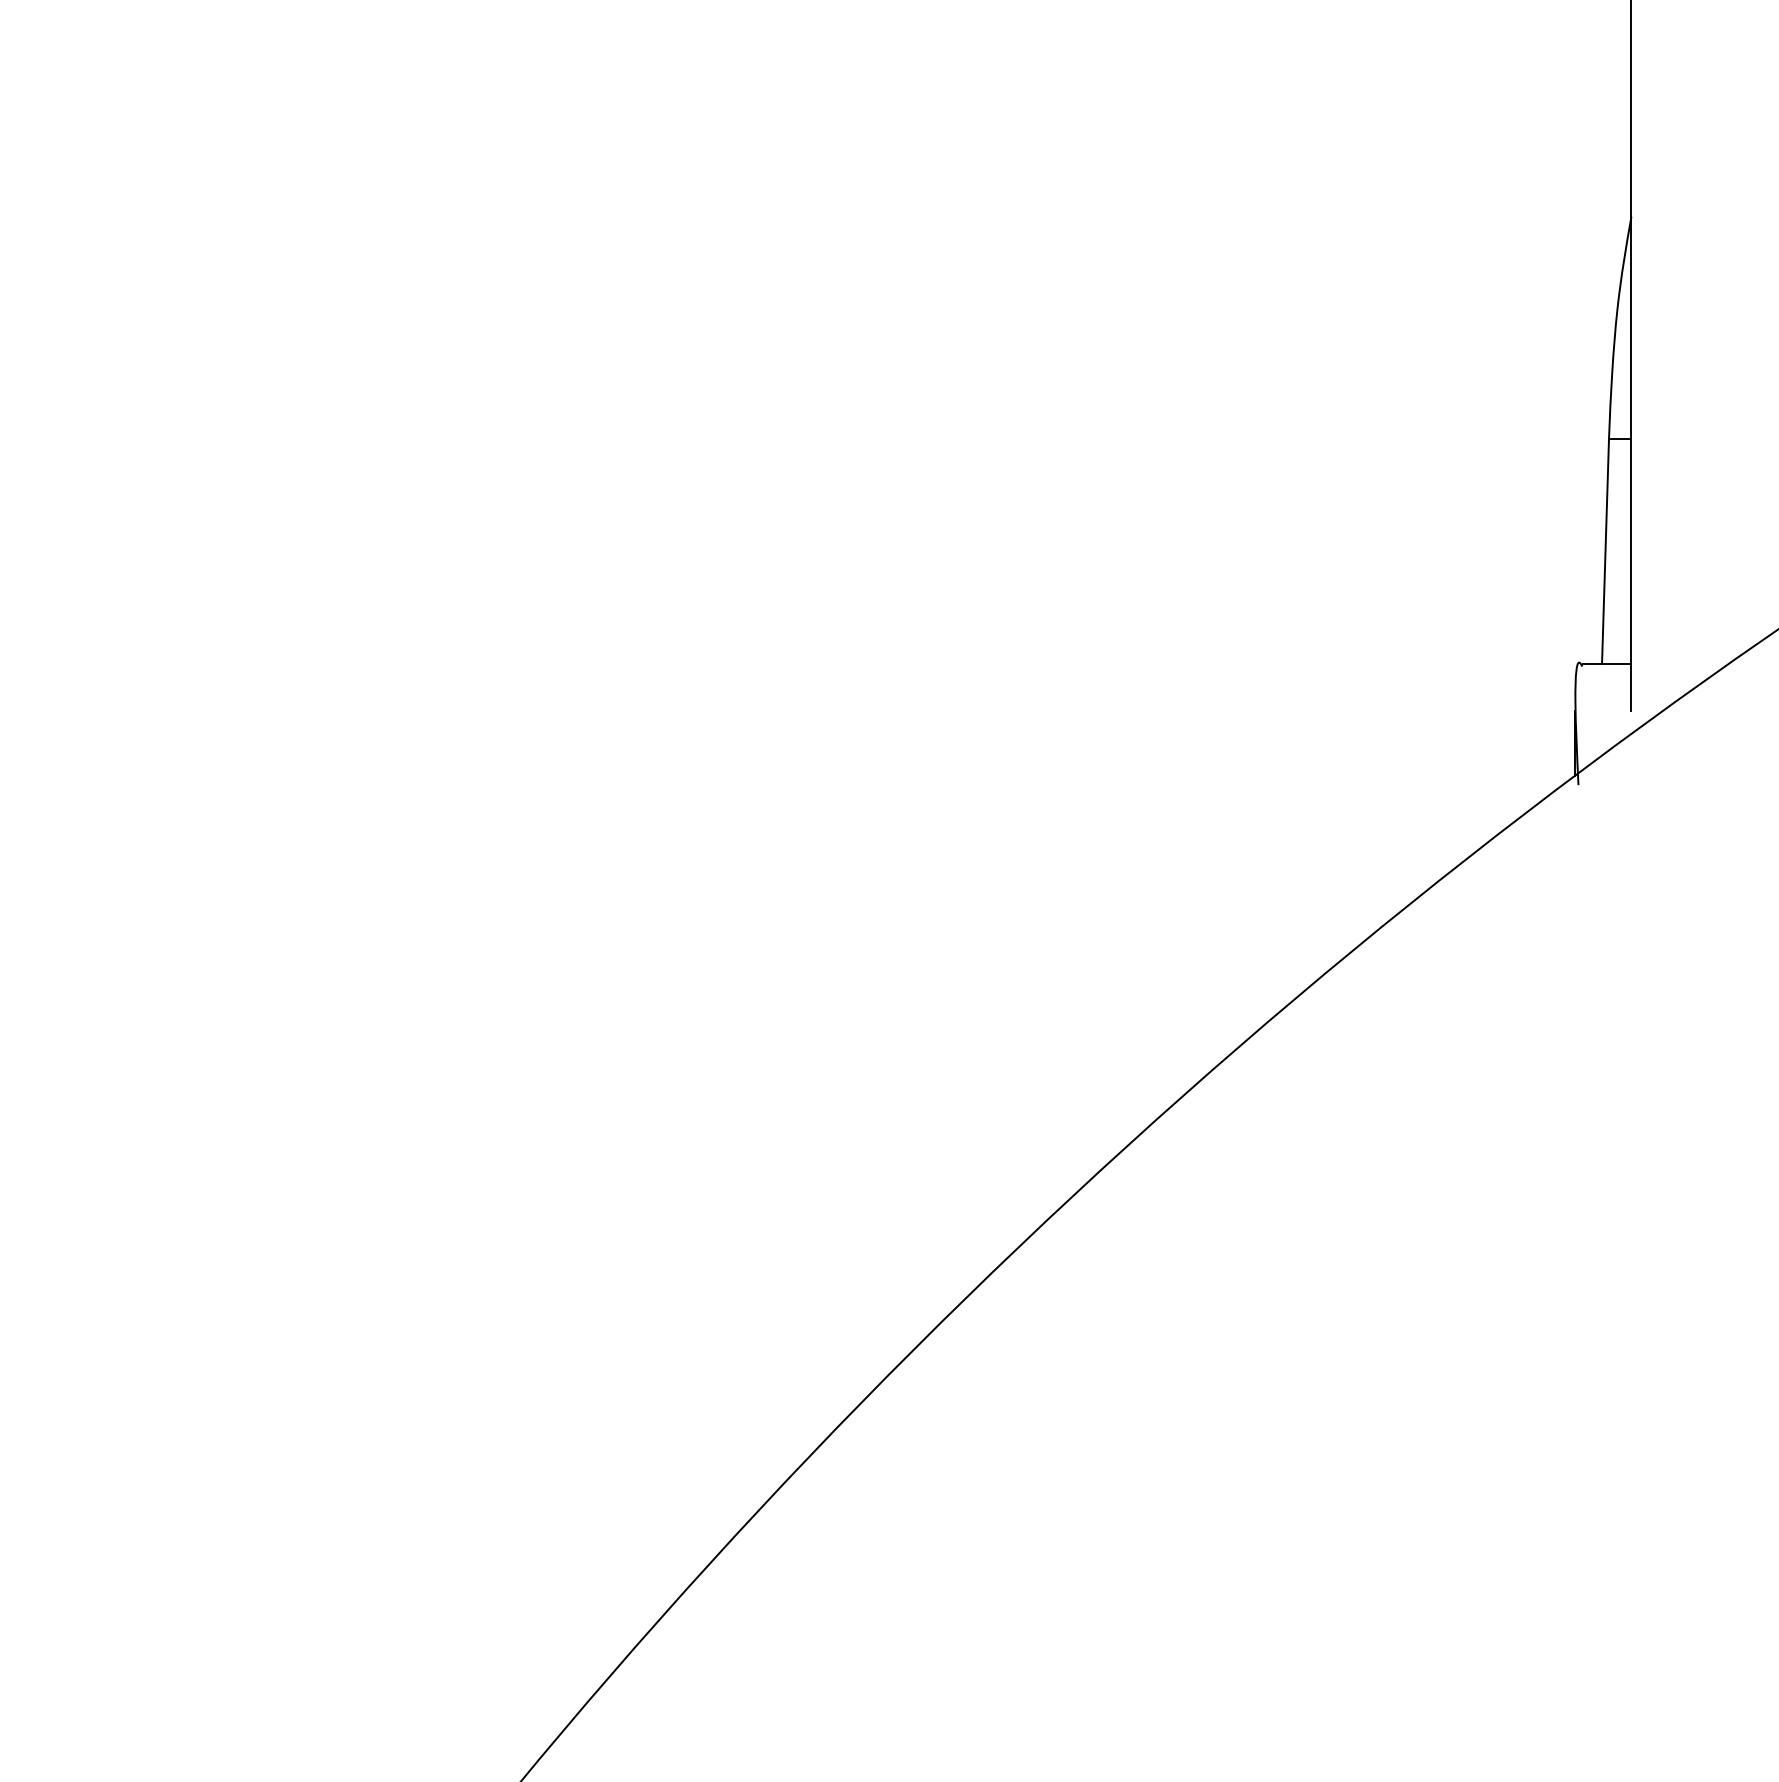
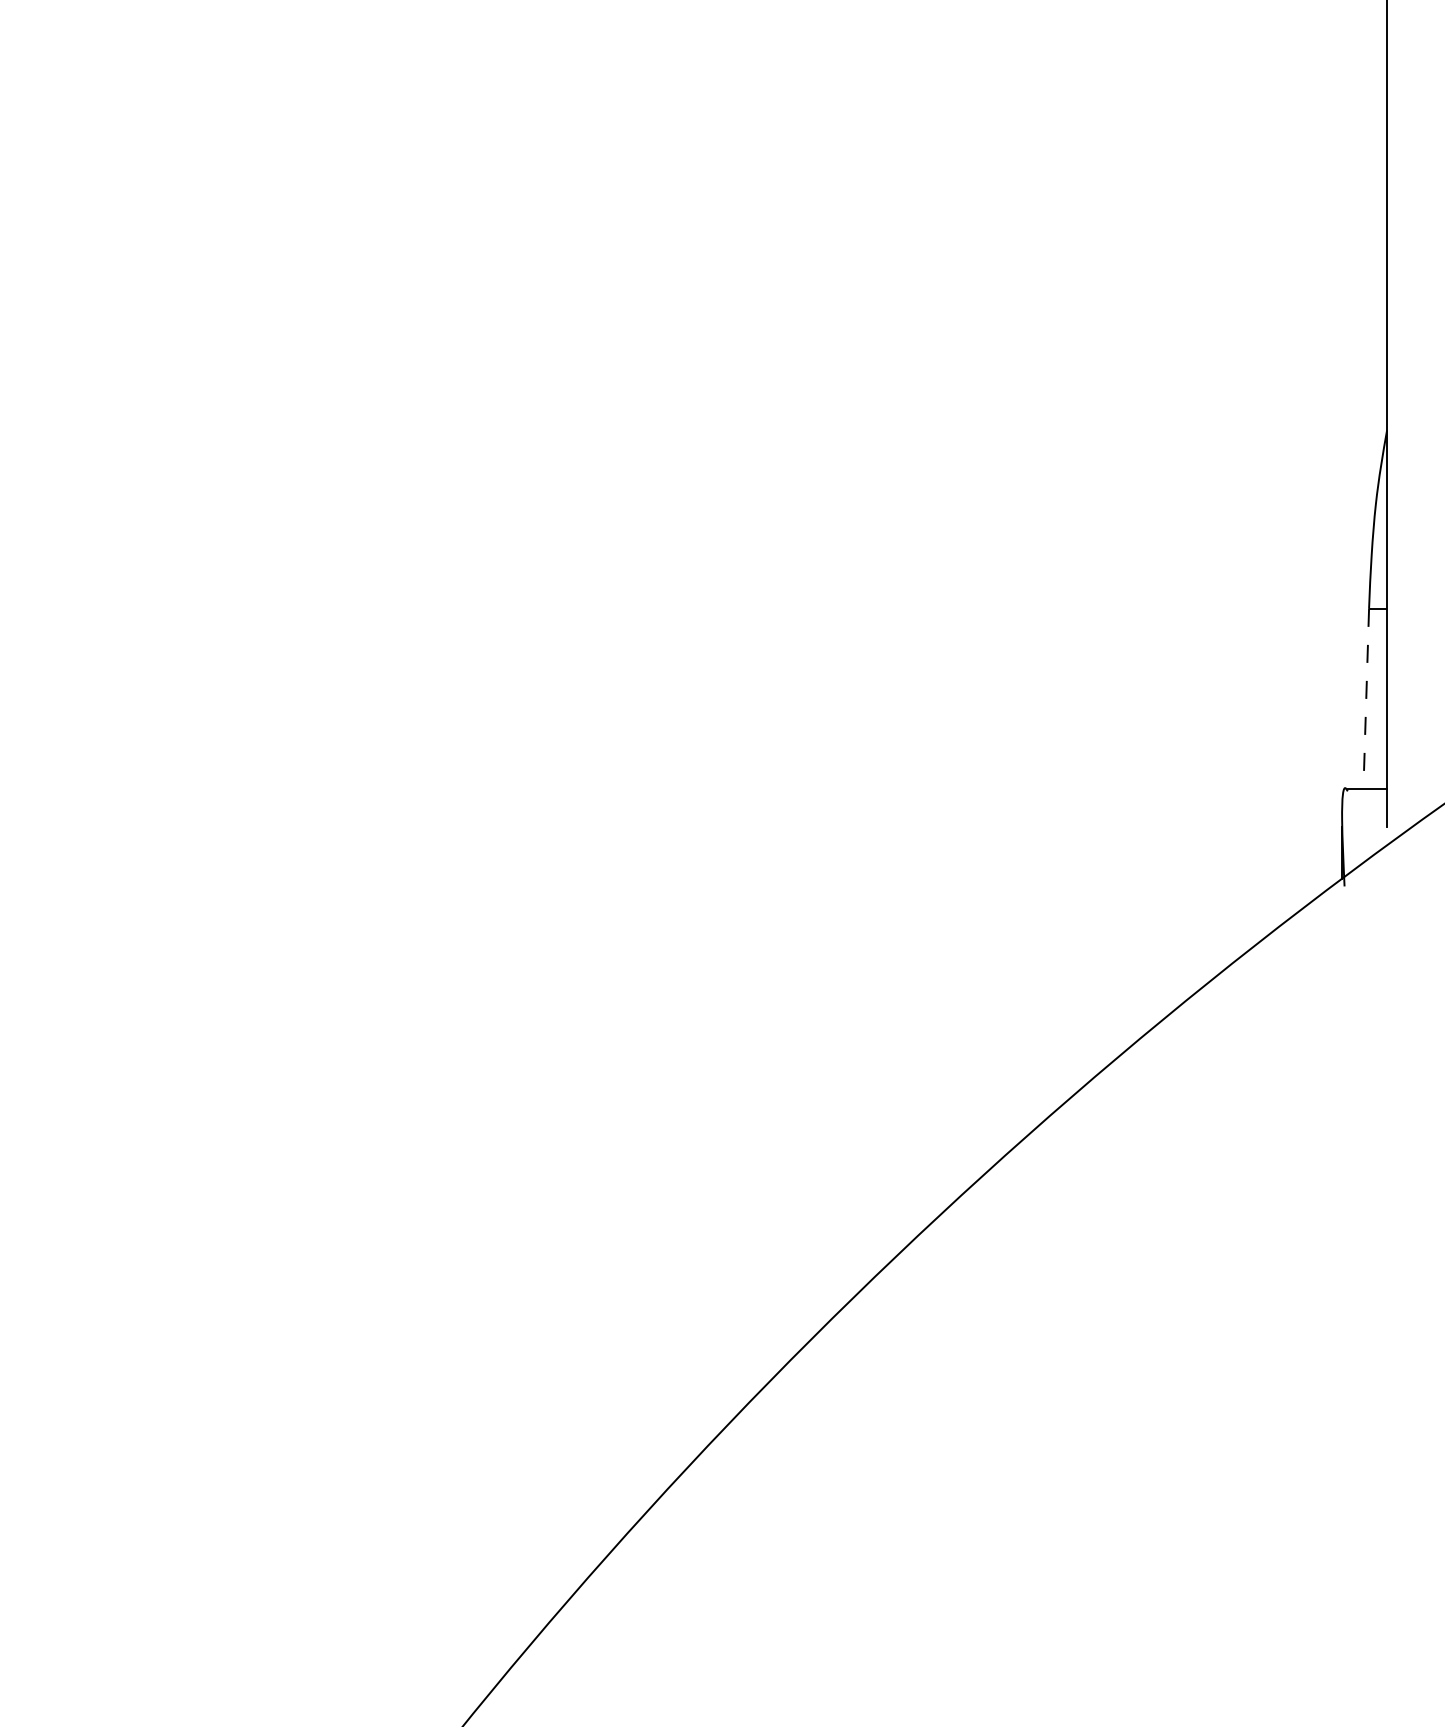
line: (1605, 552) -> (1366, 699), solid -> dashed

